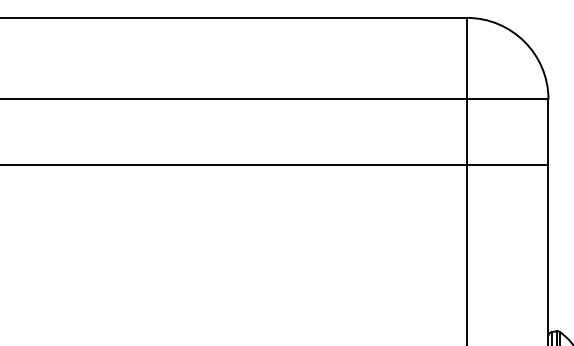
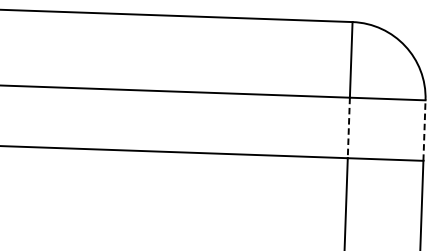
line: (466, 132) -> (348, 128), solid -> dashed
line: (548, 132) -> (424, 130), solid -> dashed

